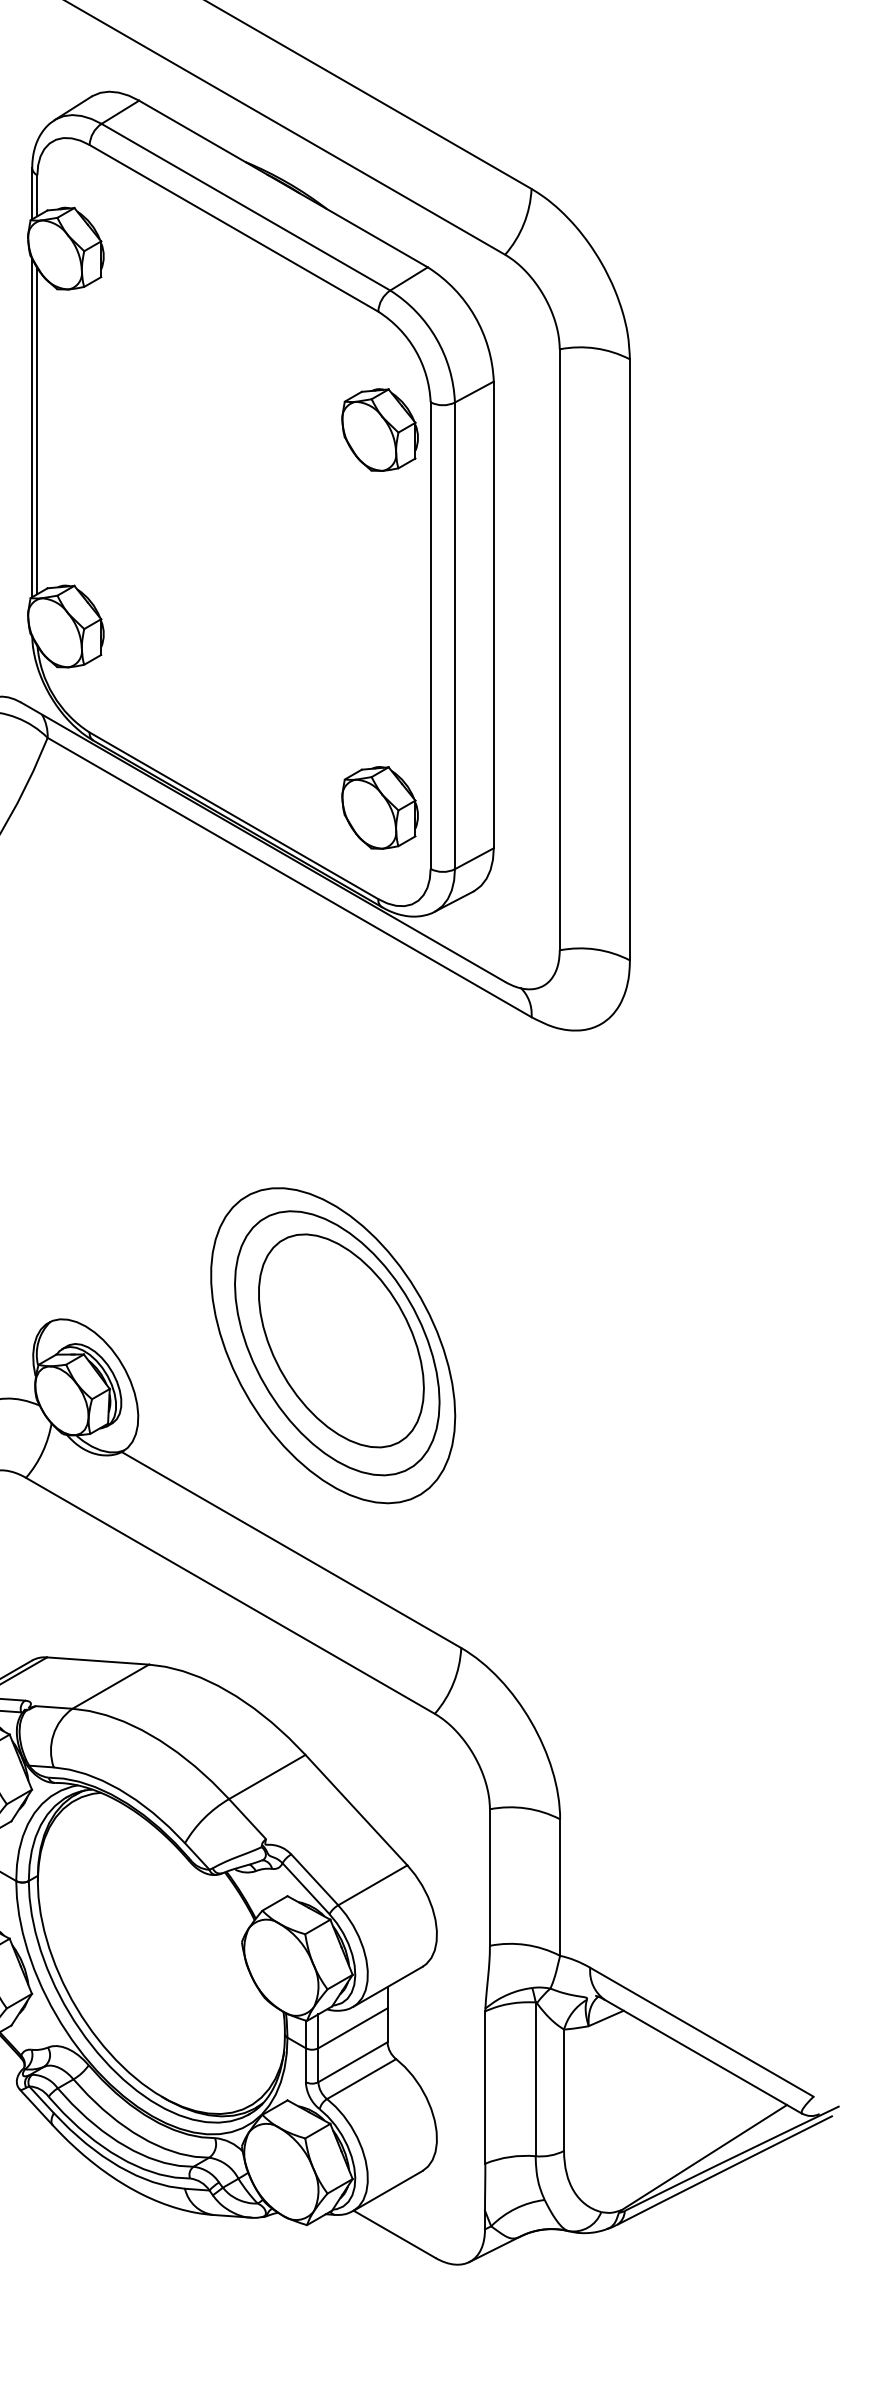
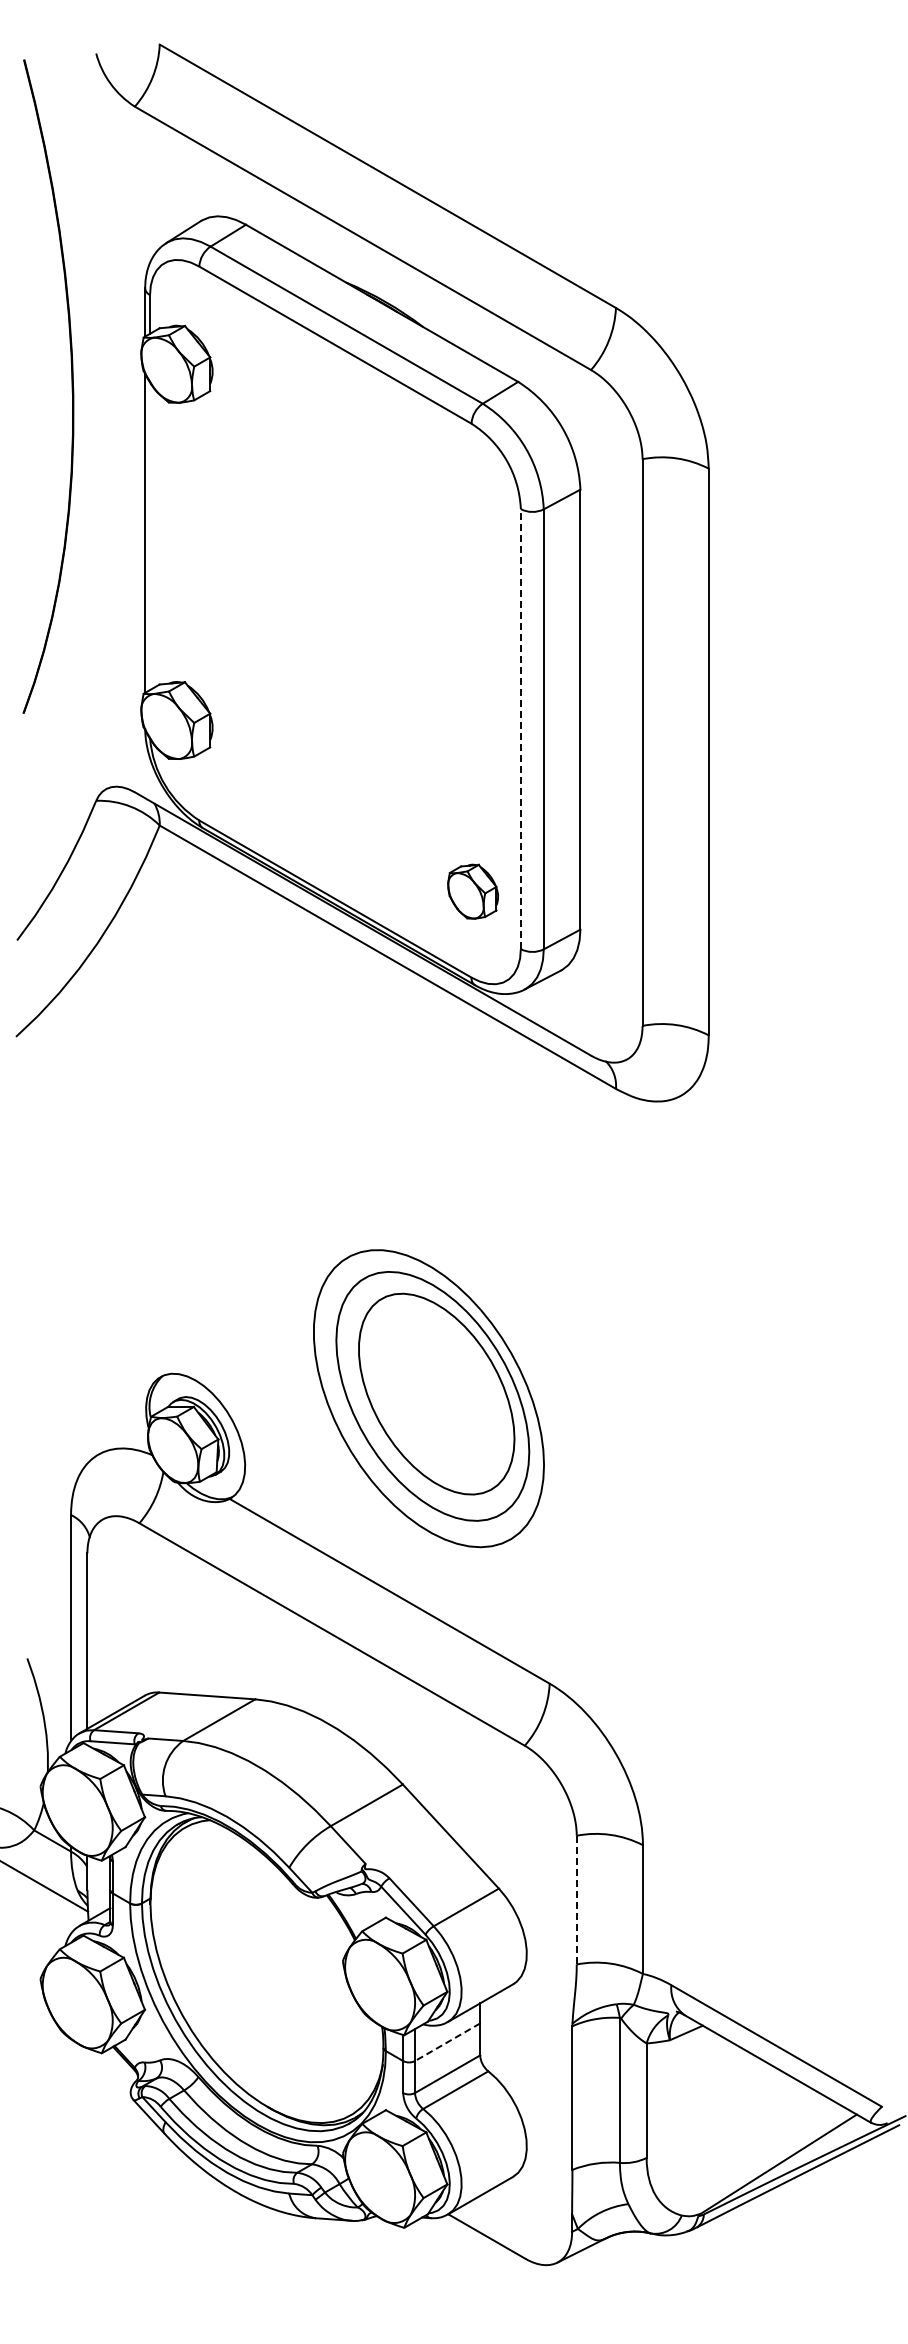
part: (379, 429) -> (472, 534), removed
line: (37, 430) -> (150, 535), removed
line: (430, 634) -> (520, 728), solid -> dashed
part: (379, 807) -> (472, 891), size x0.7
line: (489, 1877) -> (576, 1900), solid -> dashed
line: (352, 2028) -> (447, 2042), solid -> dashed

